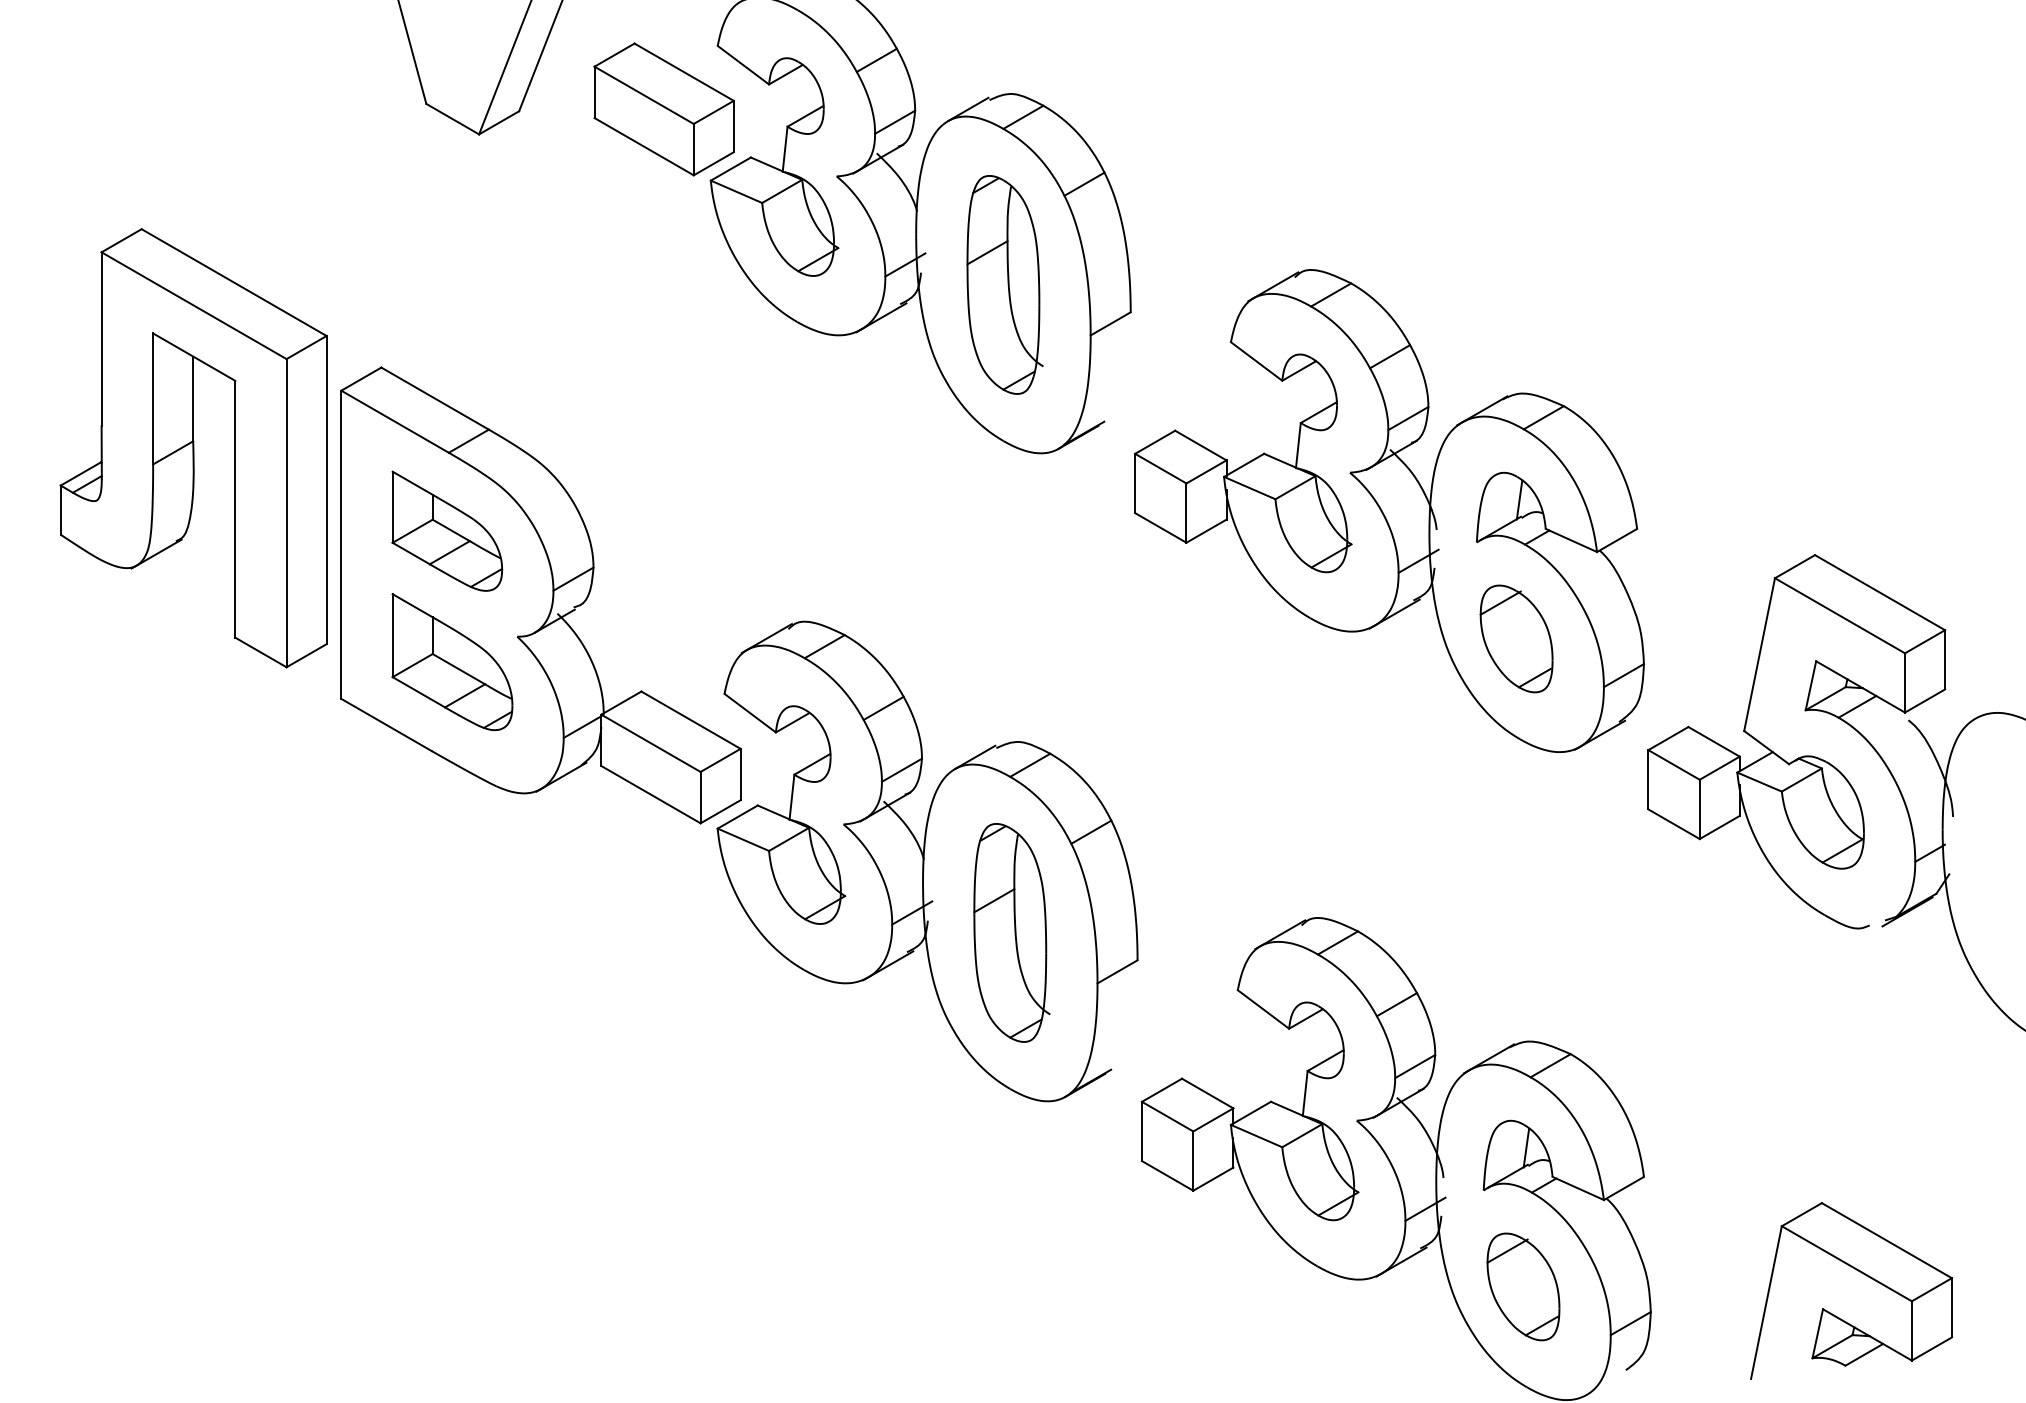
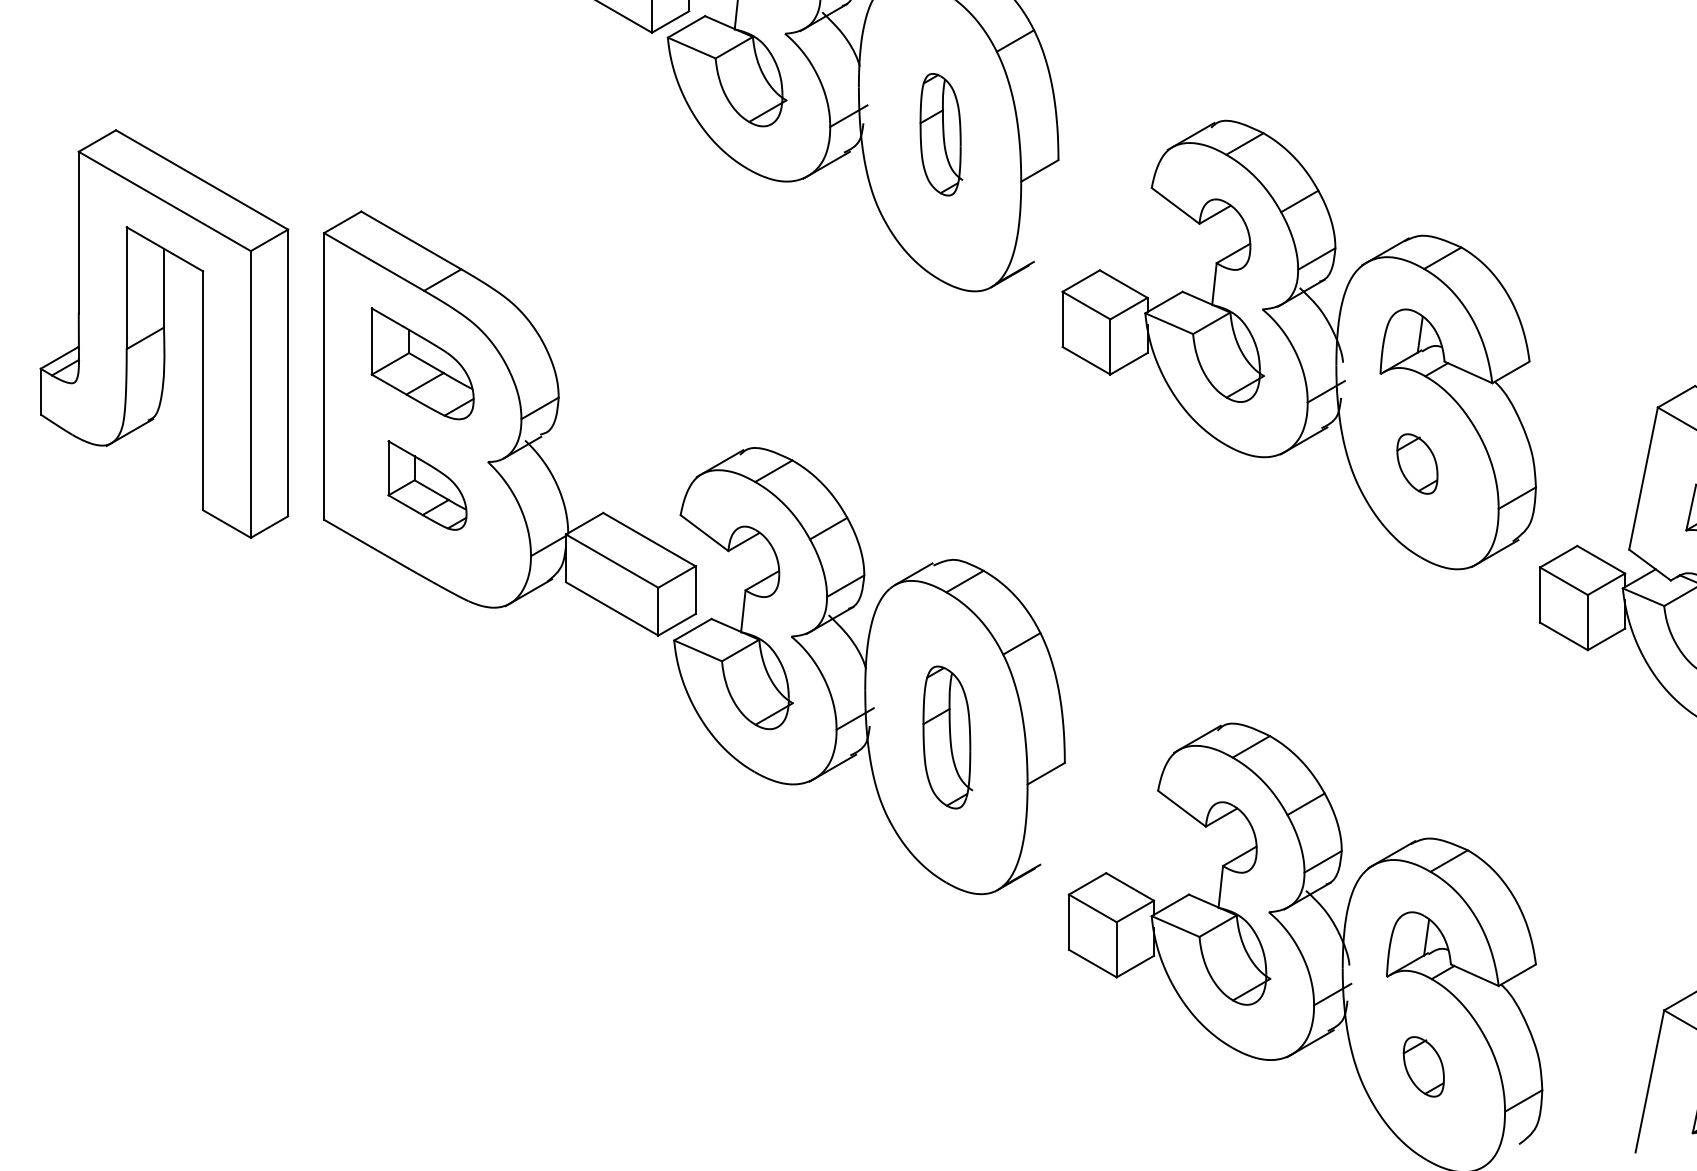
part: (1004, 284) -> (941, 134), size x0.6
part: (193, 448) -> (164, 334), moved
part: (1516, 638) -> (1417, 463), size x0.6
part: (452, 661) -> (427, 485), size x0.7
part: (1011, 932) -> (947, 737), size x0.7
part: (1523, 1286) -> (1423, 1066), size x0.6

